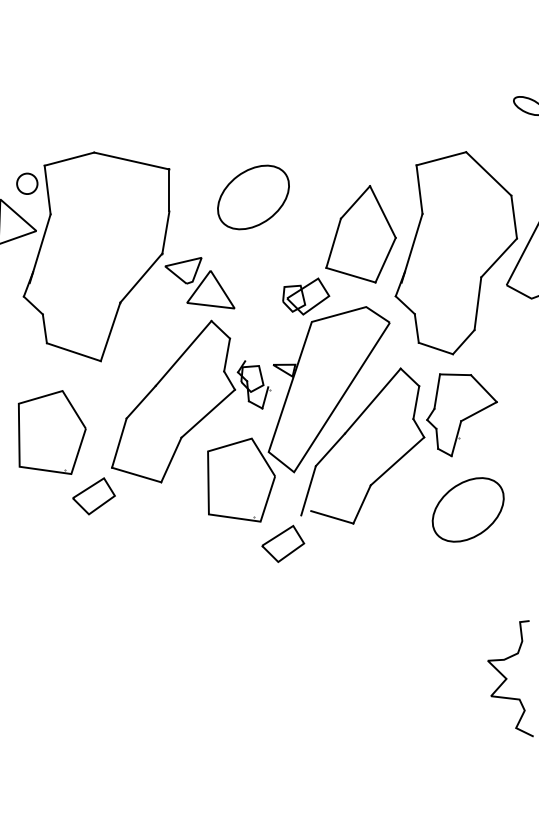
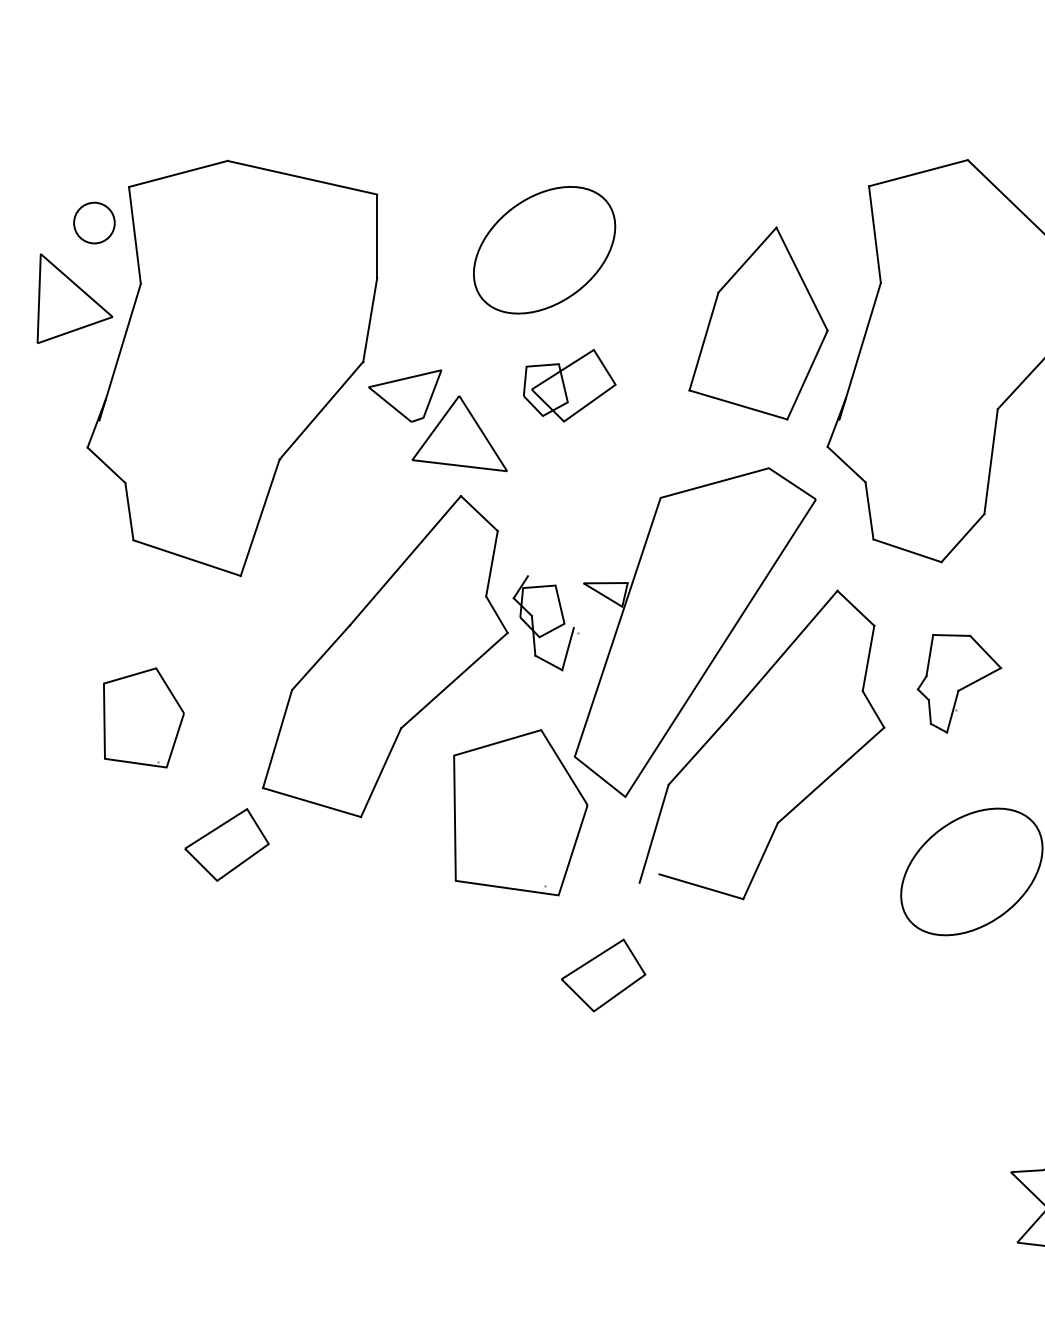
part: (306, 296) -> (570, 385), moved
part: (461, 415) -> (958, 684), size x0.6
part: (51, 432) -> (142, 717), size x0.6
part: (283, 543) -> (604, 974), moved

